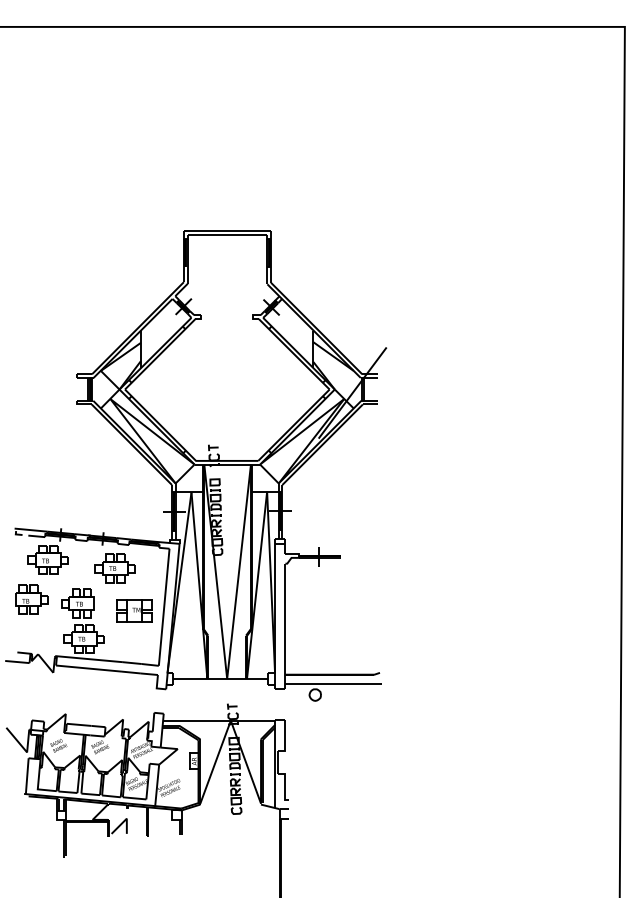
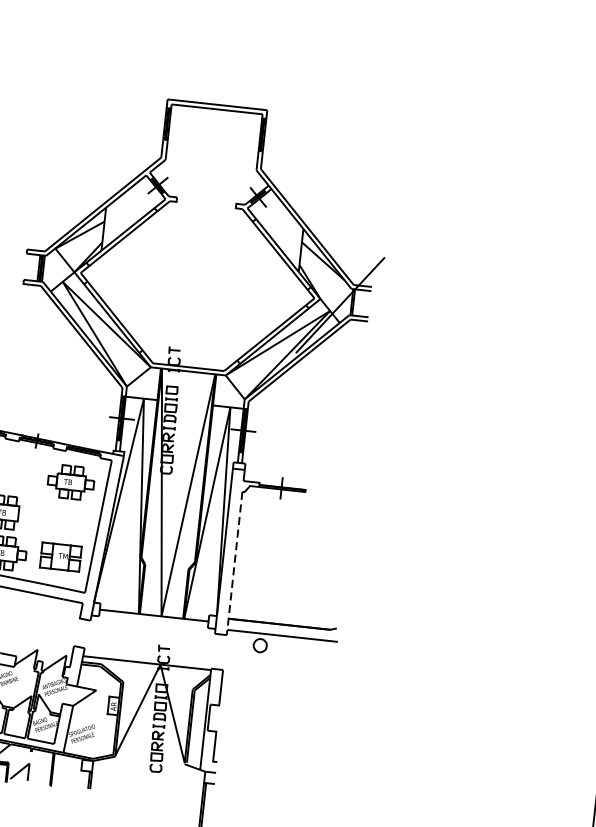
part: (114, 568) -> (70, 482), moved
part: (134, 610) -> (60, 556), moved
line: (285, 626) -> (234, 563), solid -> dashed

